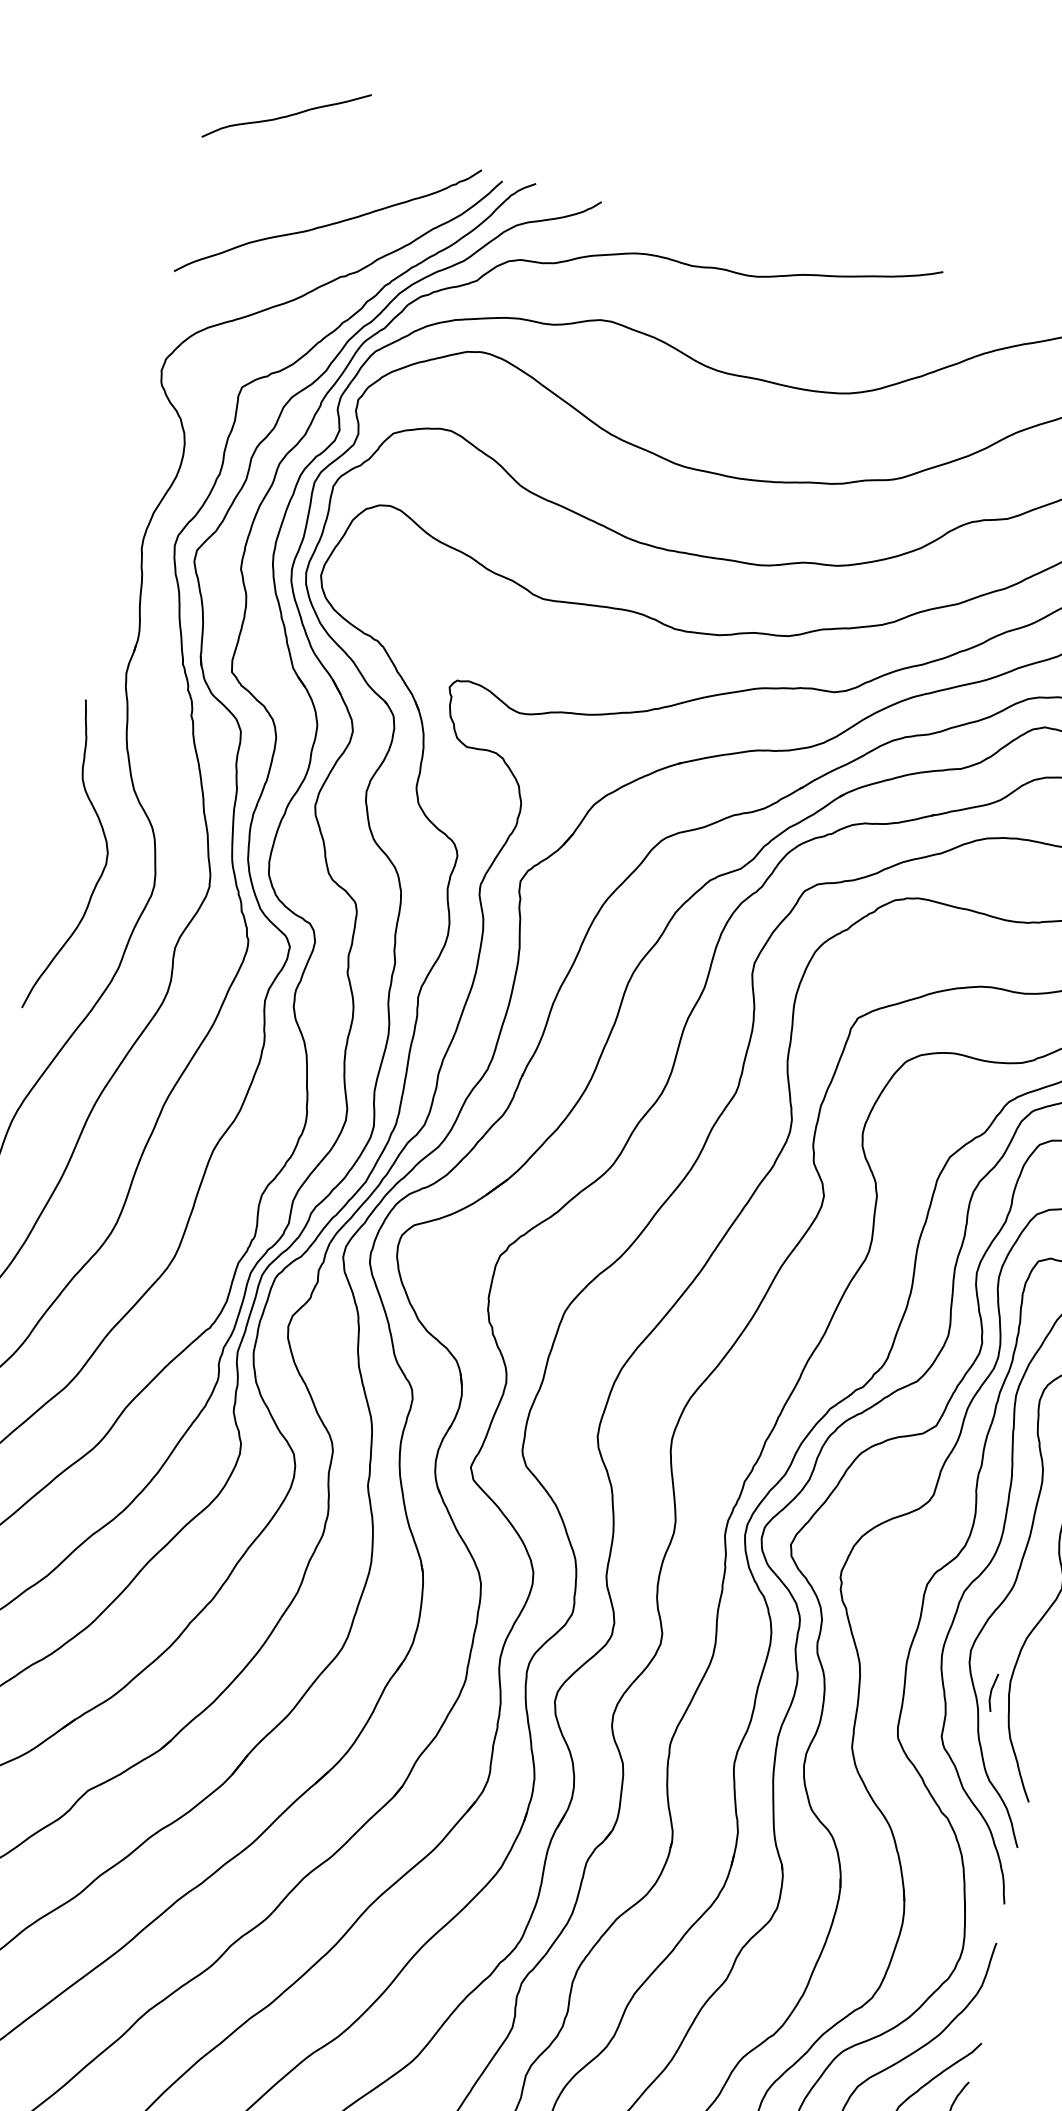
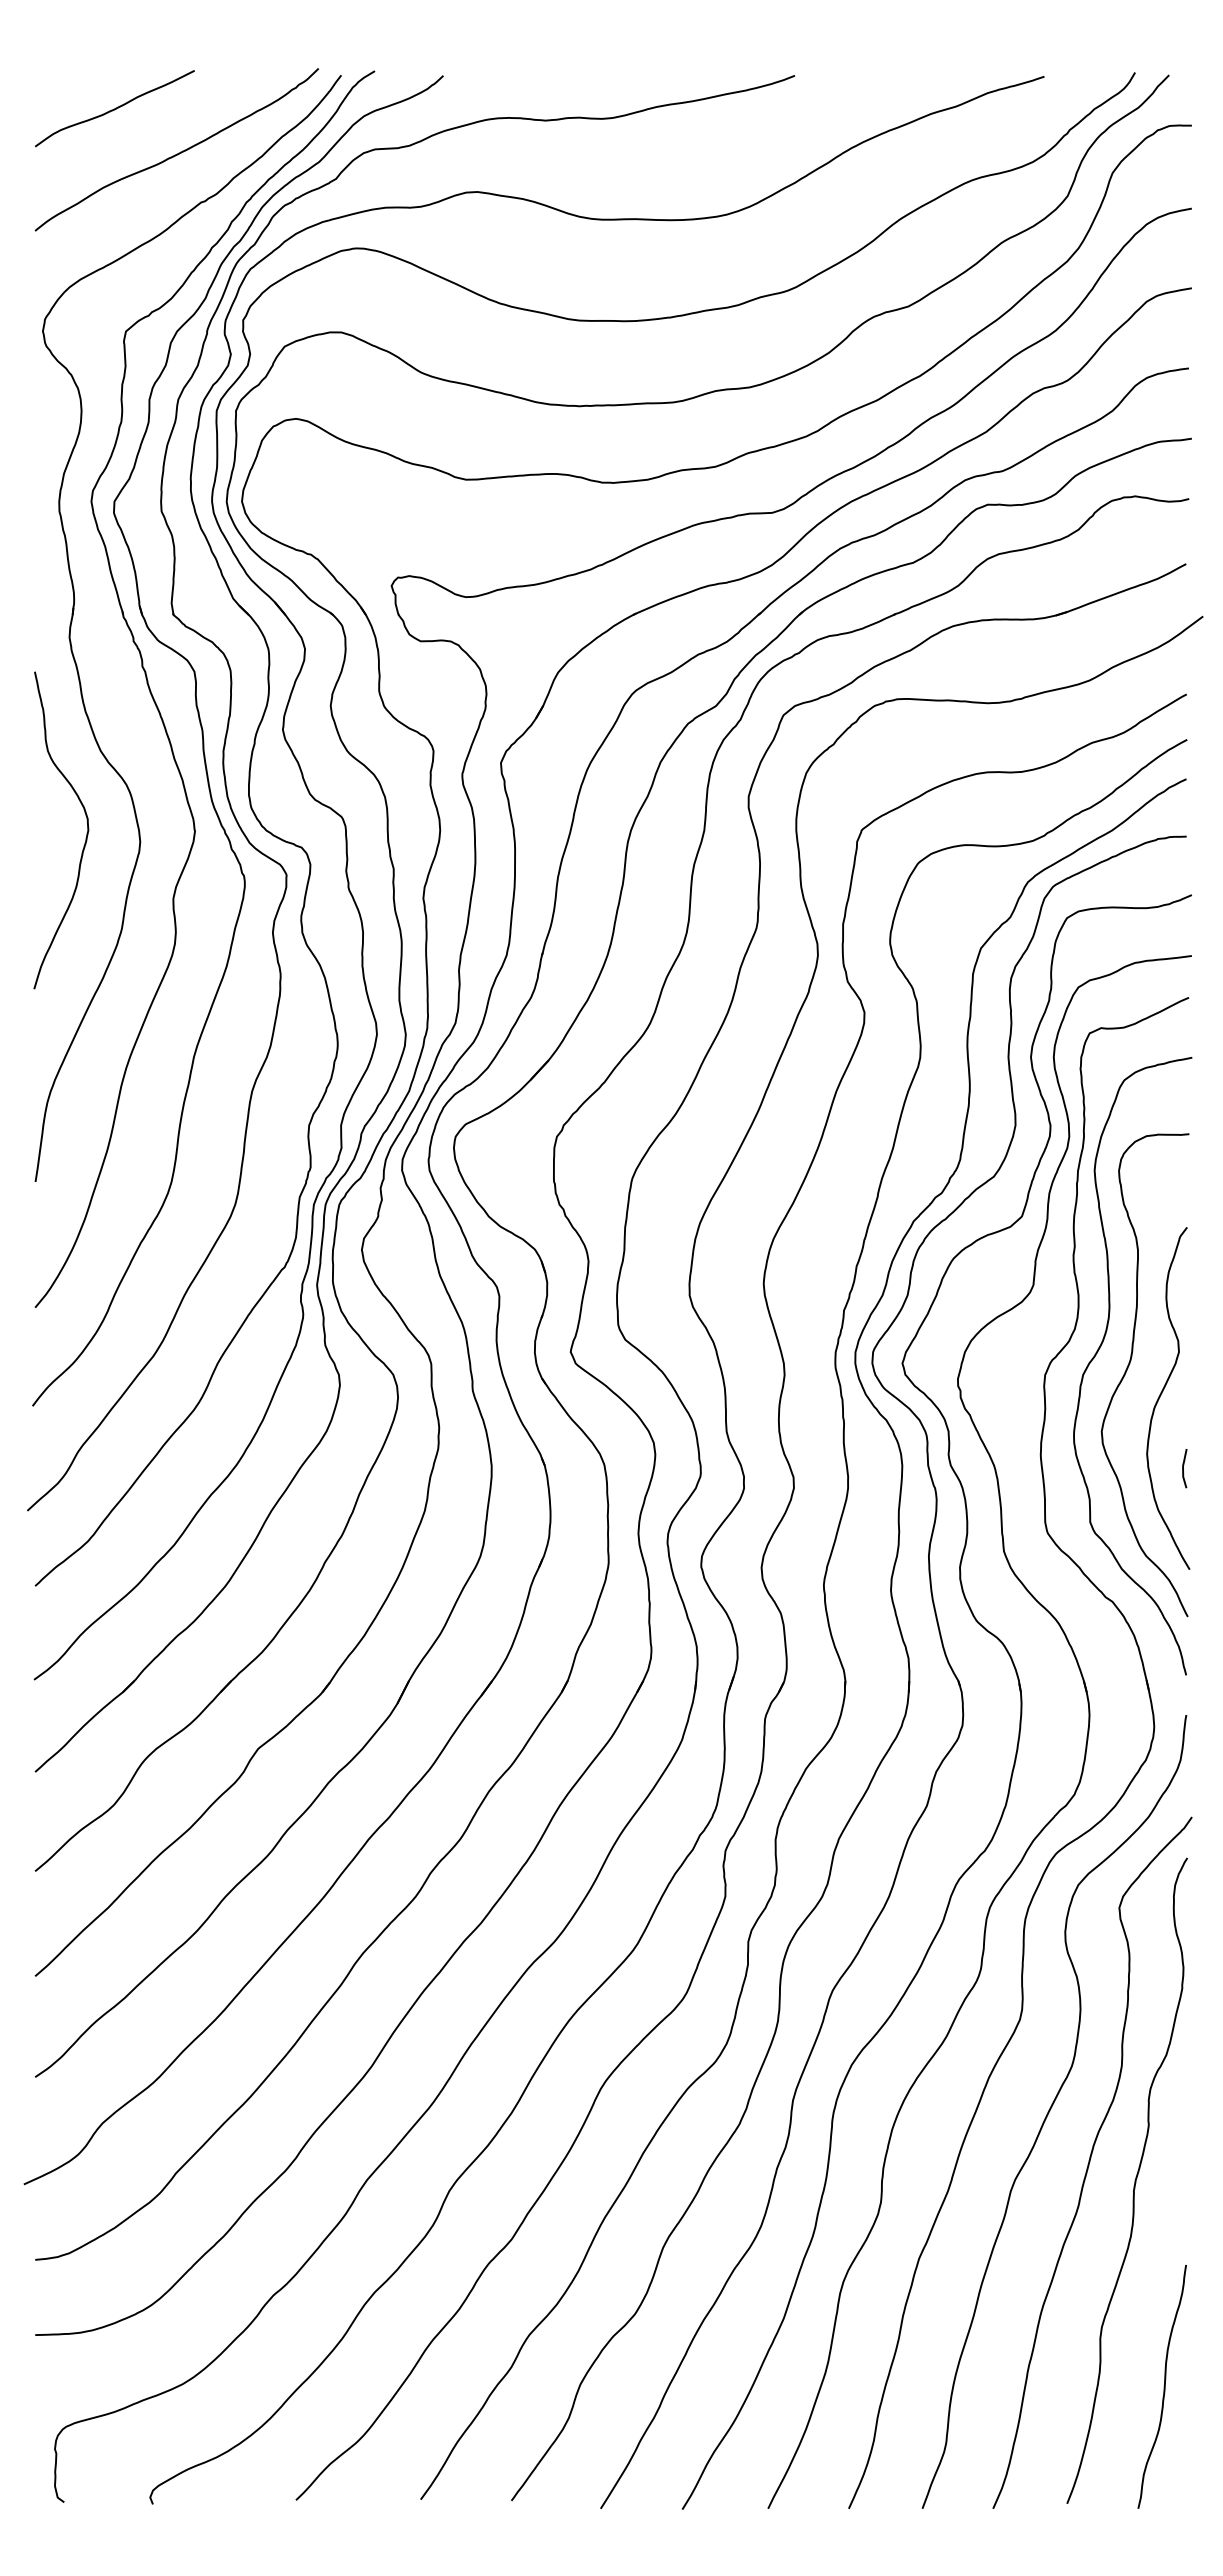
curve: (286, 115) -> (114, 108), moved
curve: (991, 1692) -> (1183, 1468), moved

